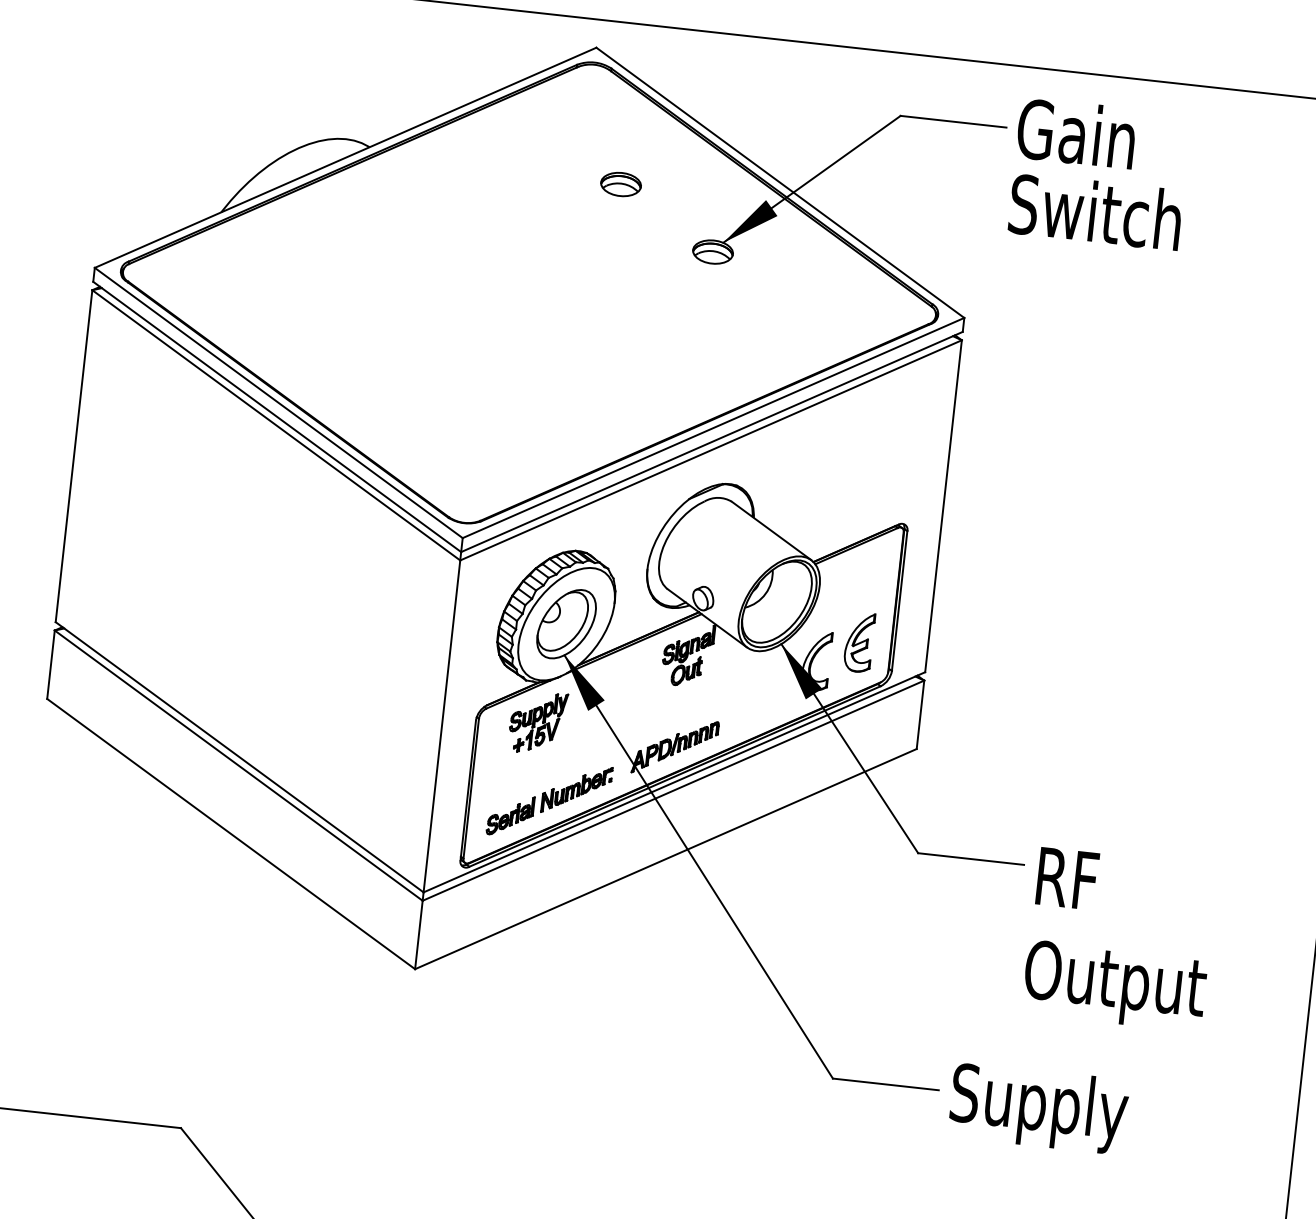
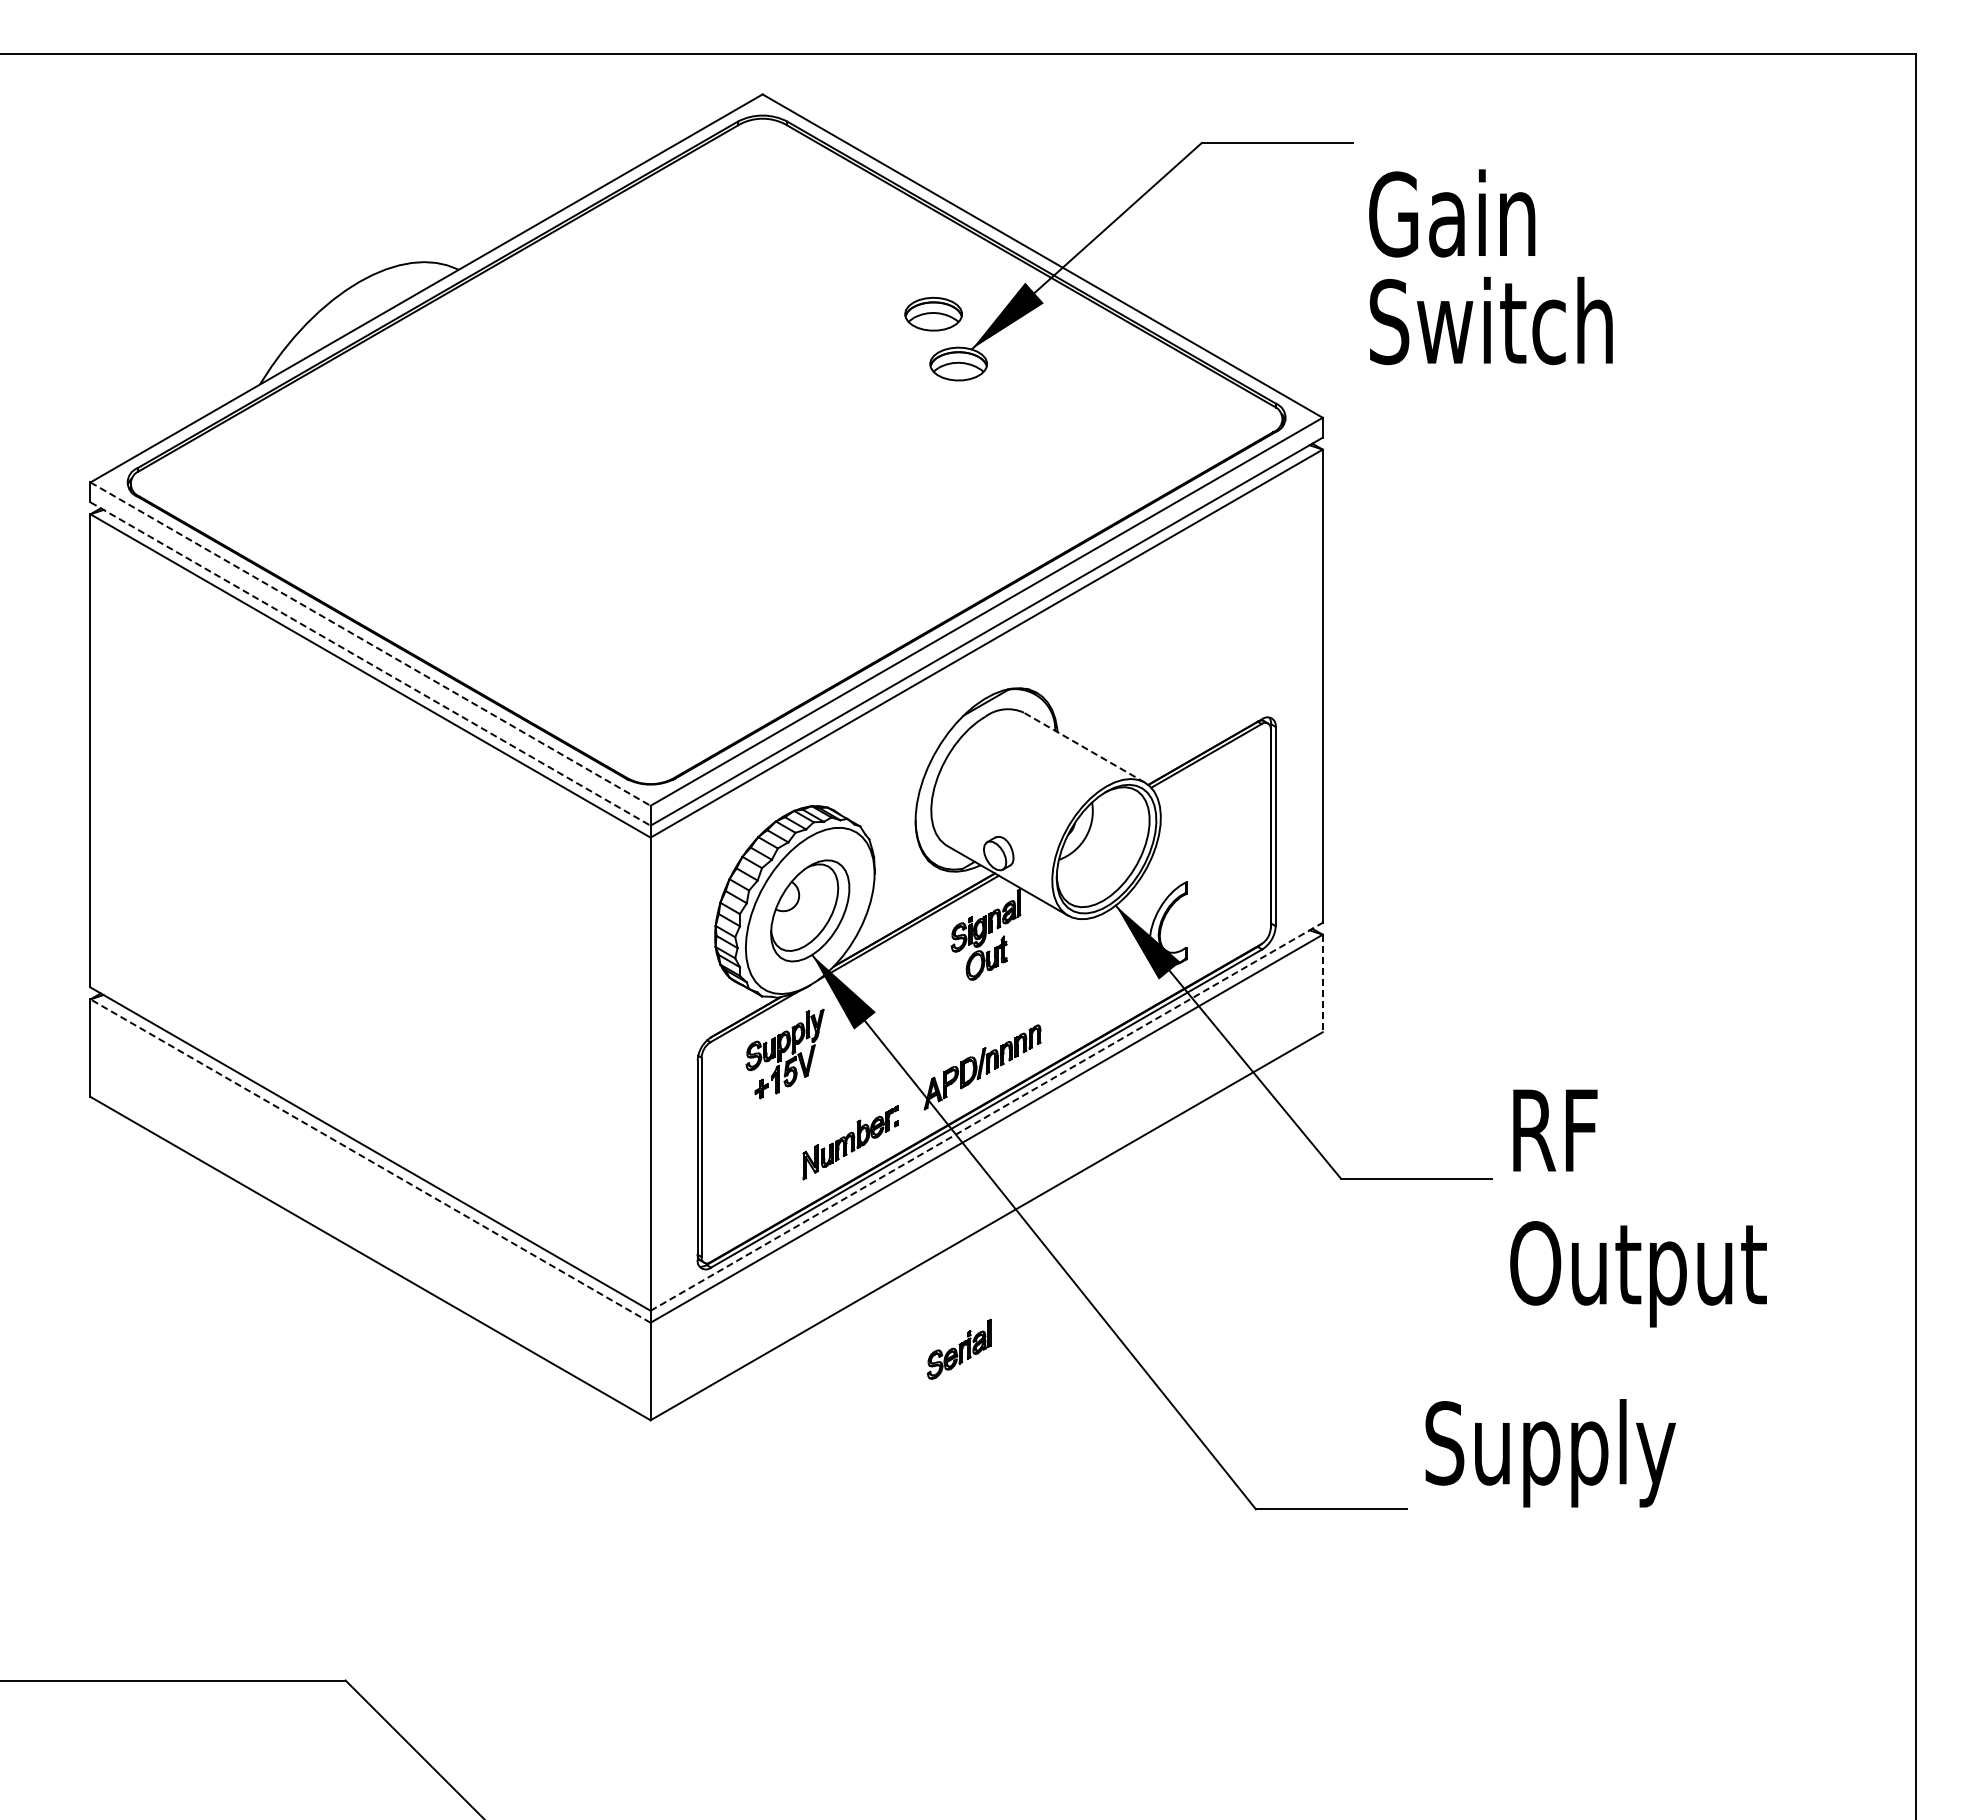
text: (1099, 174) -> (1490, 267), moved
part: (621, 183) -> (933, 313), moved
line: (278, 403) -> (370, 644), solid -> dashed
line: (277, 417) -> (370, 664), solid -> dashed
line: (771, 530) -> (1084, 747), solid -> dashed
part: (859, 642) -> (1225, 890), removed
line: (920, 714) -> (1322, 983), solid -> dashed
line: (238, 765) -> (370, 1160), solid -> dashed
line: (674, 782) -> (987, 1116), solid -> dashed
part: (510, 815) -> (958, 1348), moved
text: (1119, 939) -> (1638, 1208), moved
text: (1038, 1108) -> (1550, 1453), moved

